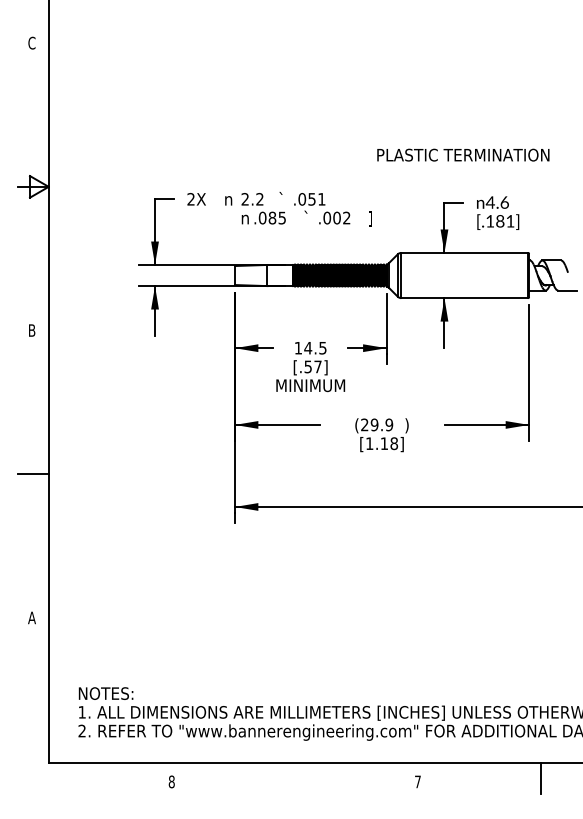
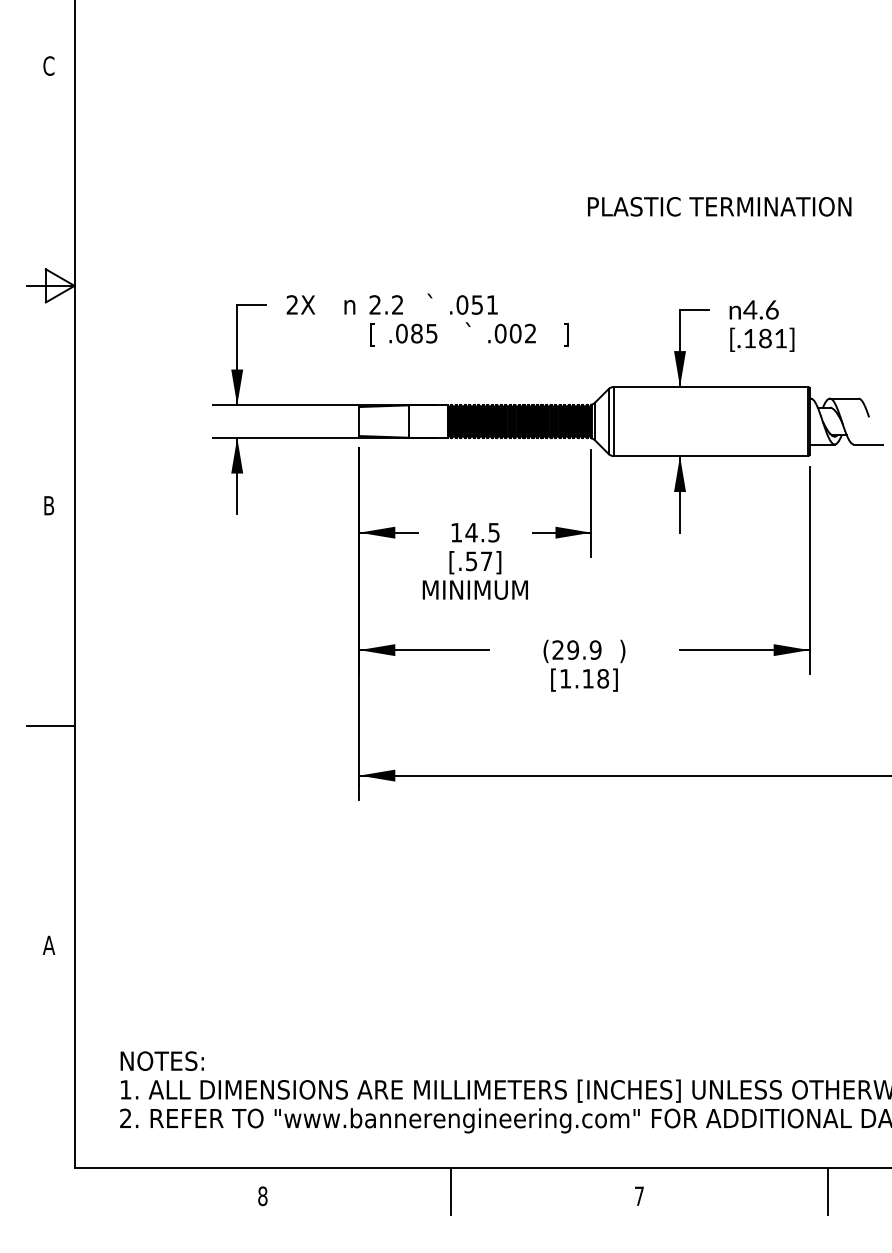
text: (463, 154) -> (719, 205), moved
text: (244, 218) -> (374, 334), n -> [
line: (294, 778) -> (450, 1191), added

